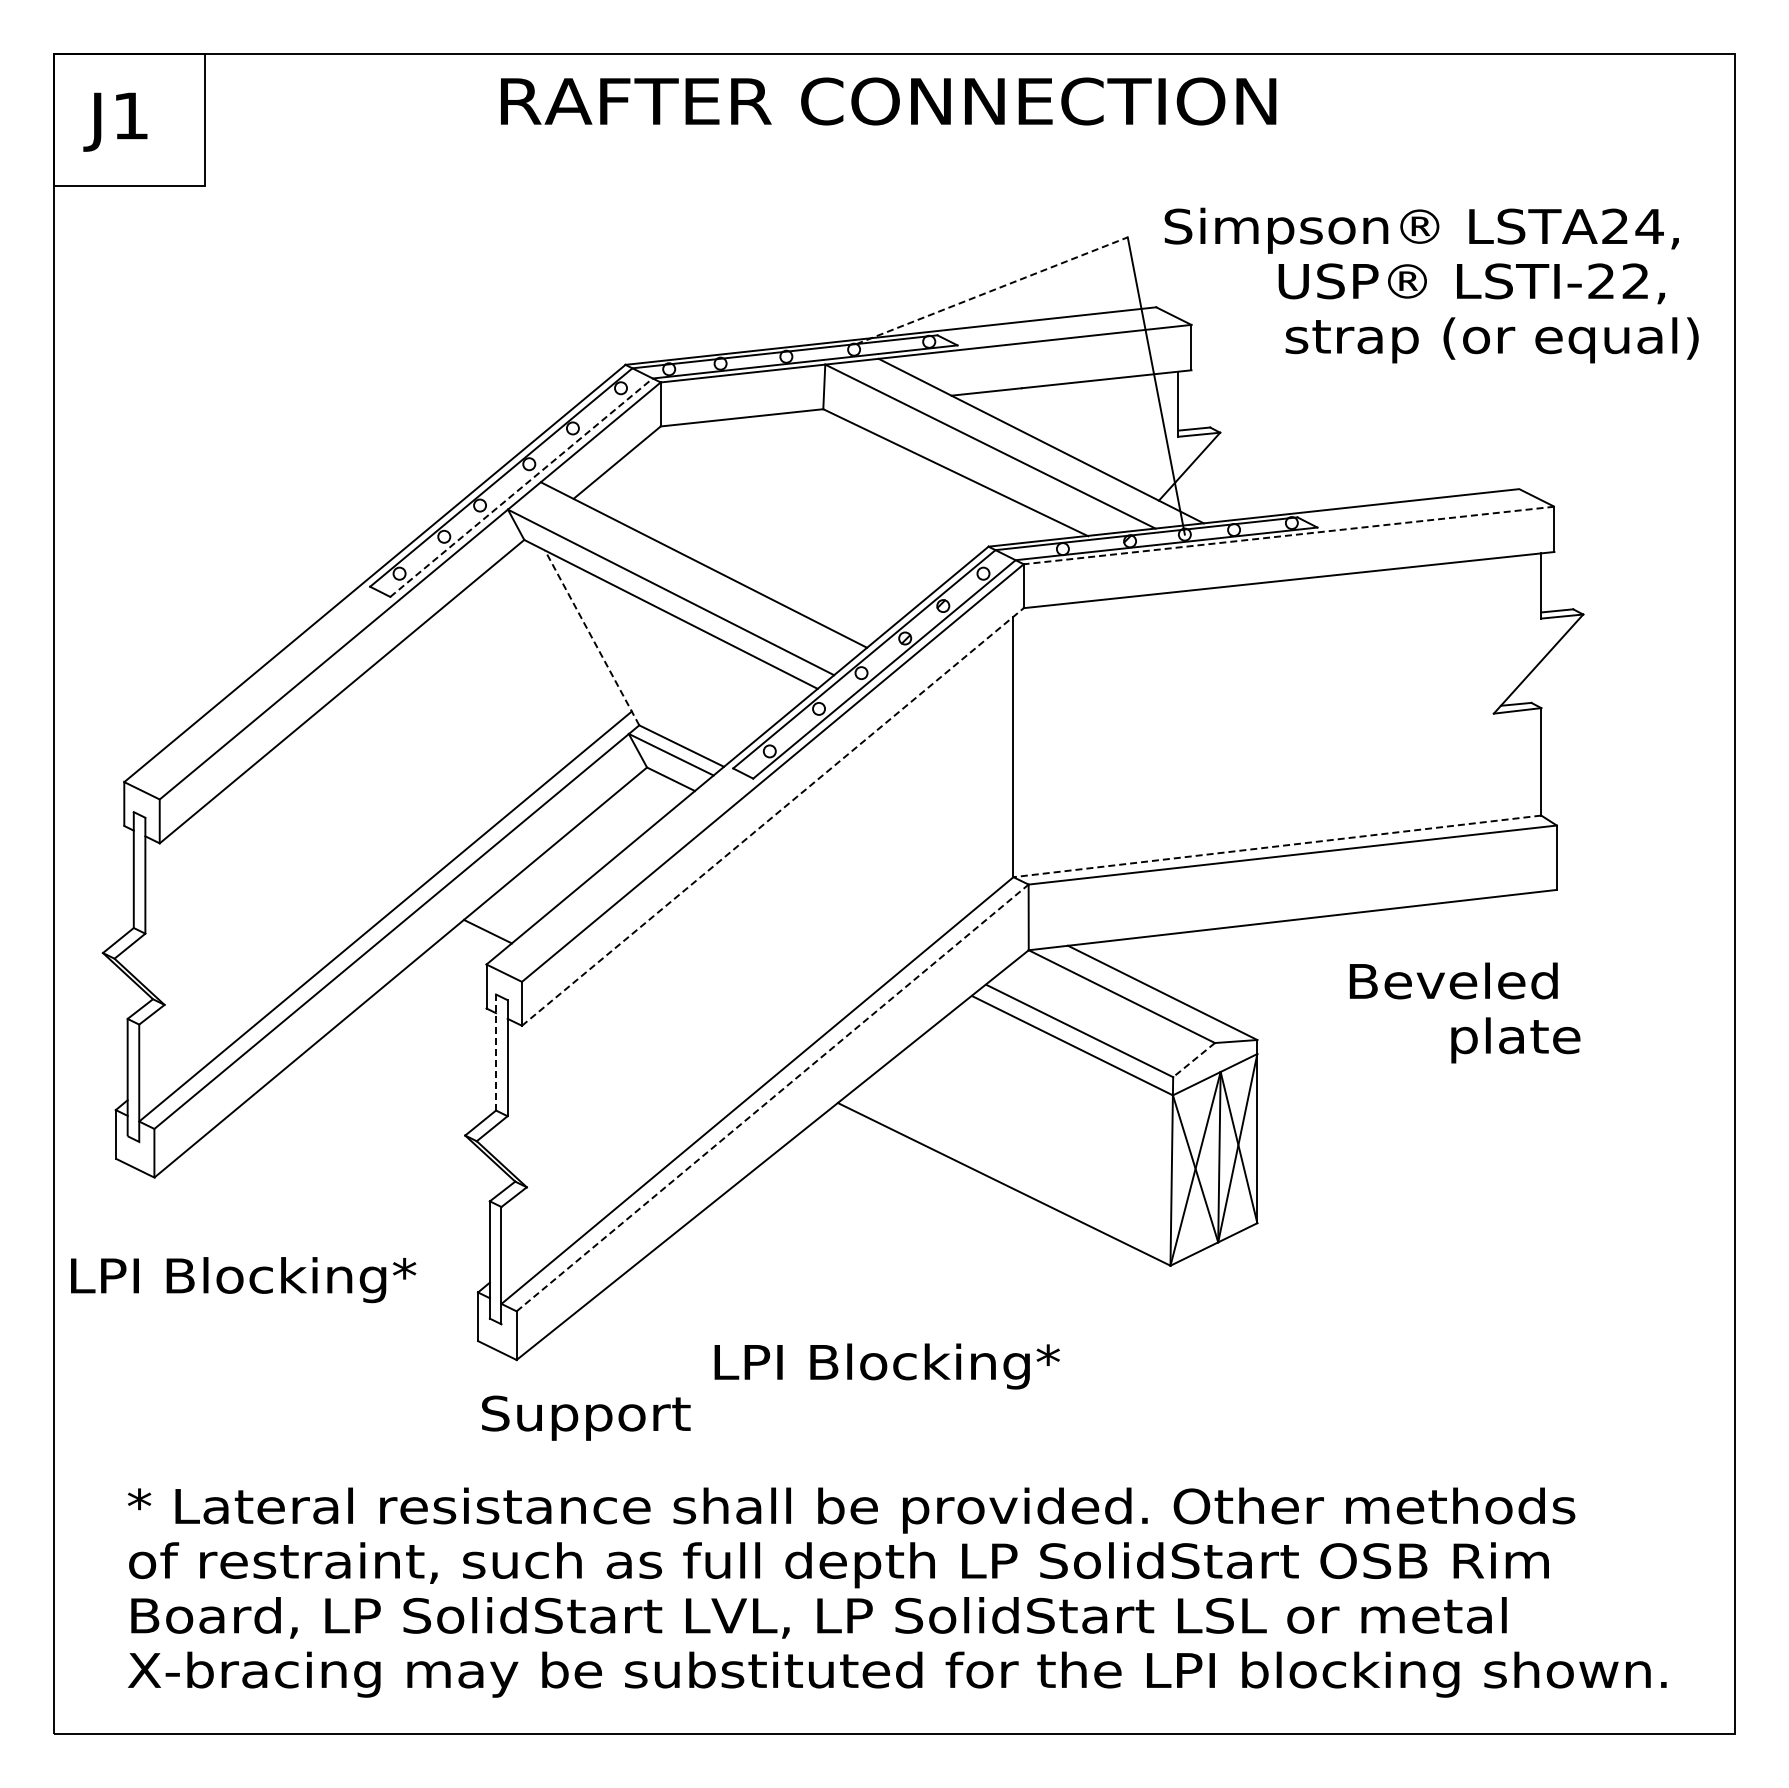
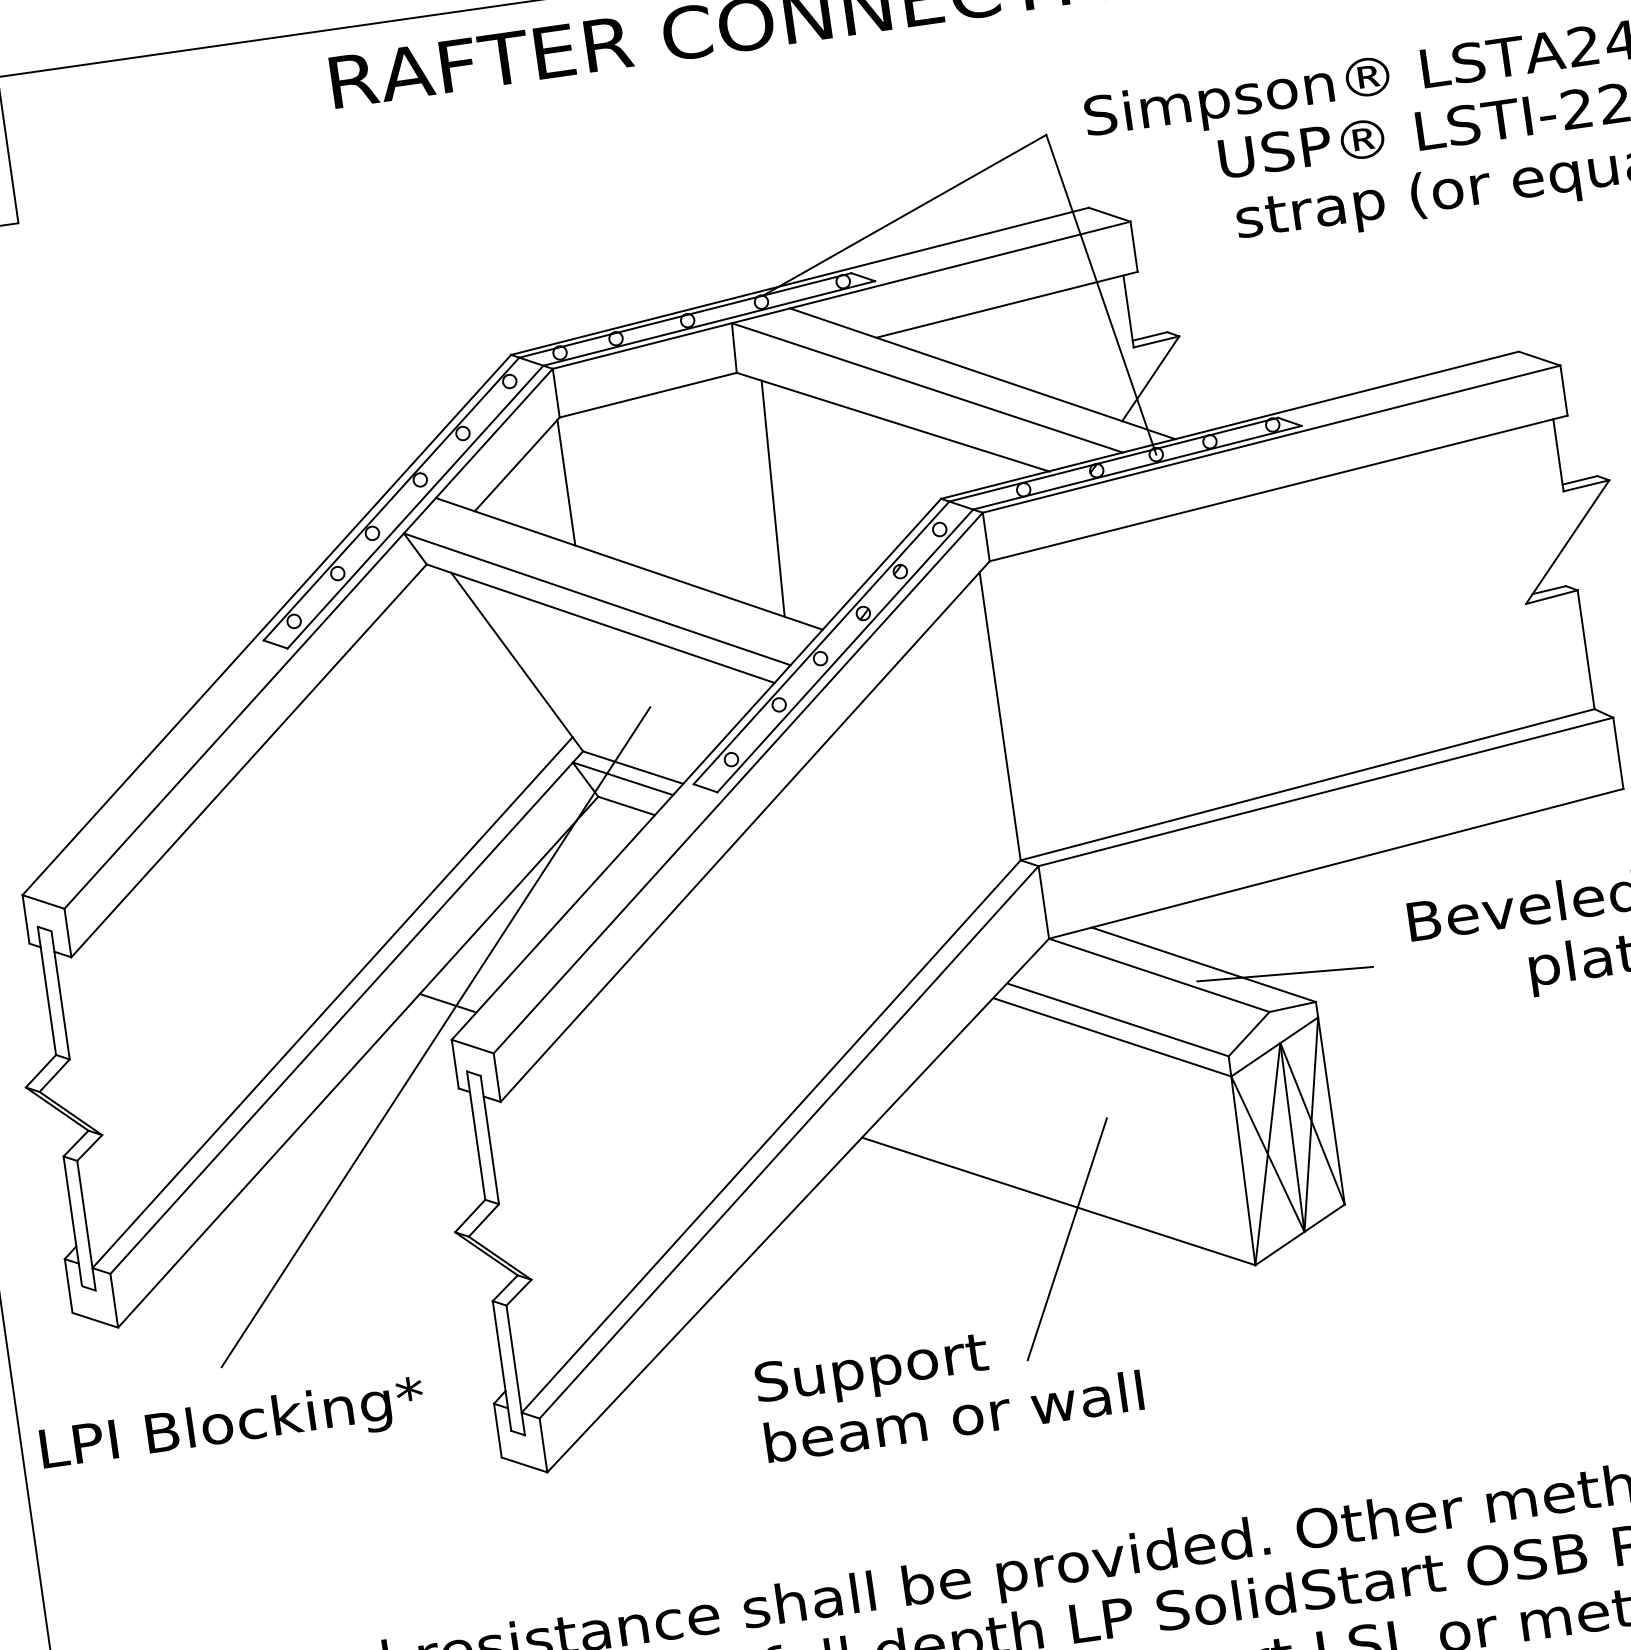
line: (992, 290) -> (905, 214), dashed -> solid
line: (658, 484) -> (566, 482), added
line: (521, 487) -> (415, 506), dashed -> solid
line: (839, 525) -> (772, 498), added
line: (1289, 535) -> (1272, 439), dashed -> solid
line: (591, 637) -> (516, 661), dashed -> solid
line: (773, 816) -> (745, 831), dashed -> solid
line: (1277, 846) -> (1307, 784), dashed -> solid
line: (472, 959) -> (435, 1036), added
line: (1233, 1011) -> (1285, 974), added
line: (496, 1052) -> (476, 1135), dashed -> solid
line: (1194, 1060) -> (1249, 1034), dashed -> solid
line: (773, 1097) -> (790, 1141), dashed -> solid
line: (1006, 1218) -> (1066, 1238), added
text: (886, 1366) -> (957, 1421), LPI Blocking* -> beam or wall
text: (586, 1417) -> (872, 1371), moved

